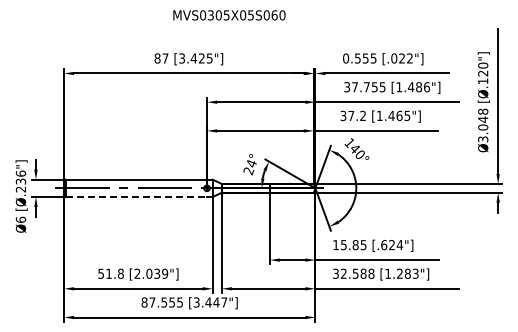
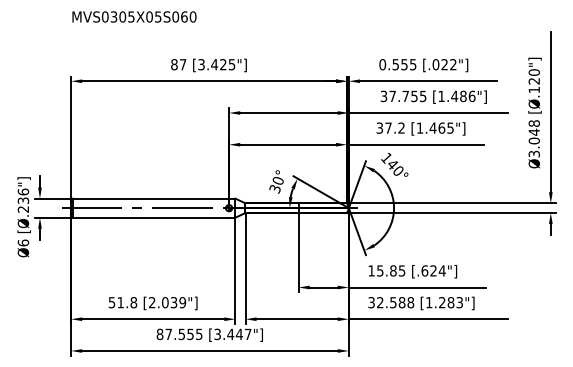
text: (229, 15) -> (134, 17), moved
text: (249, 167) -> (275, 185), 24° -> 30°
line: (136, 196) -> (151, 217), dashed -> solid

